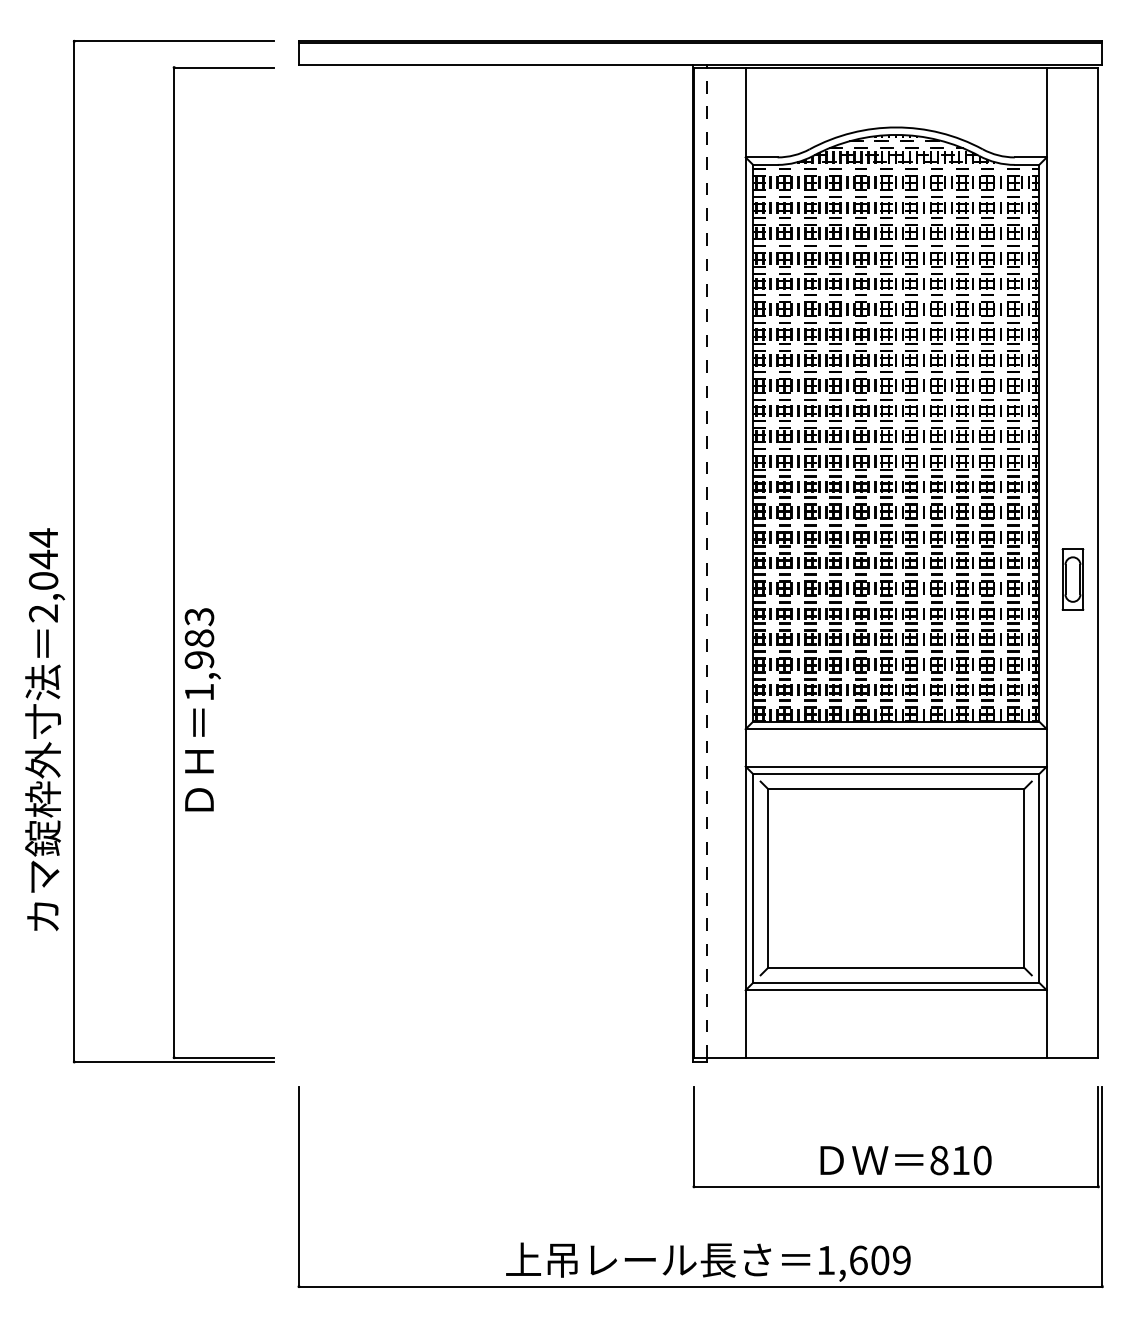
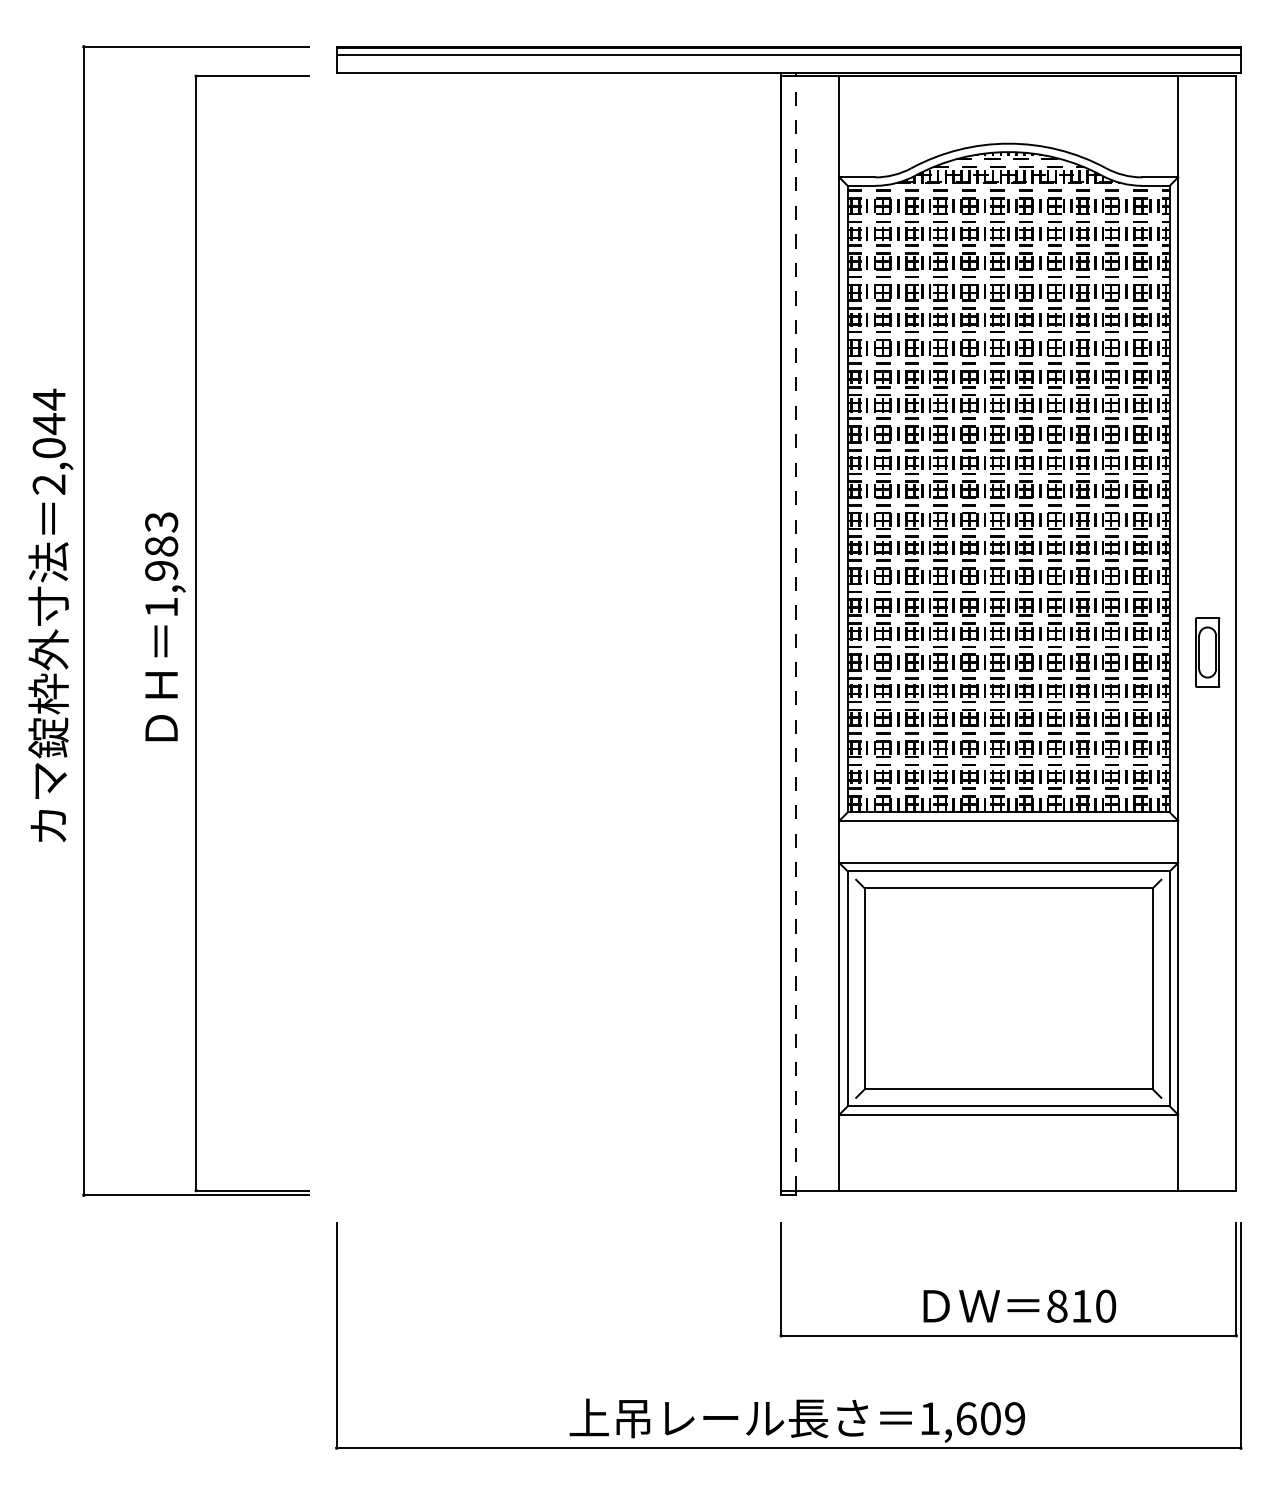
line: (700, 49) -> (788, 55), added
text: (202, 709) -> (165, 626), moved
text: (45, 729) -> (51, 615), moved

